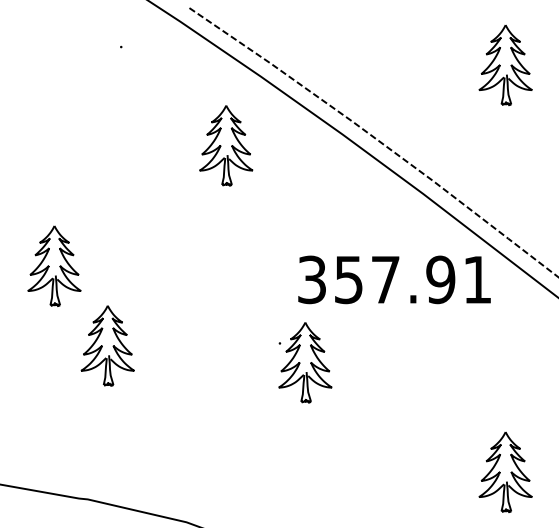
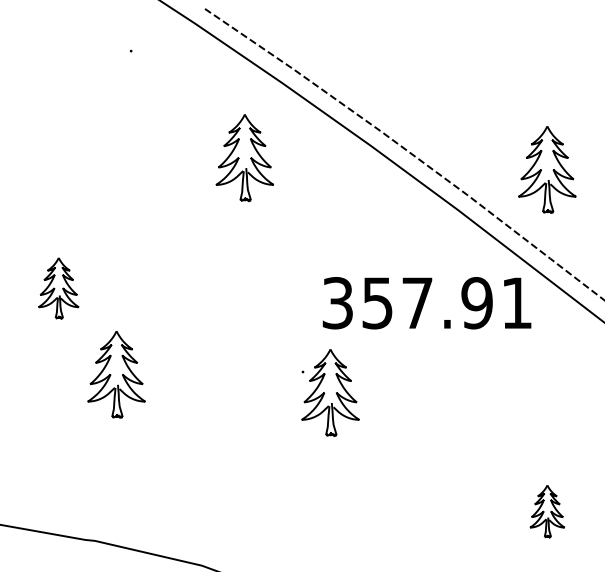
part: (505, 64) -> (547, 169), moved
part: (54, 266) -> (58, 288), size x0.7
part: (505, 472) -> (547, 511), size x0.6

